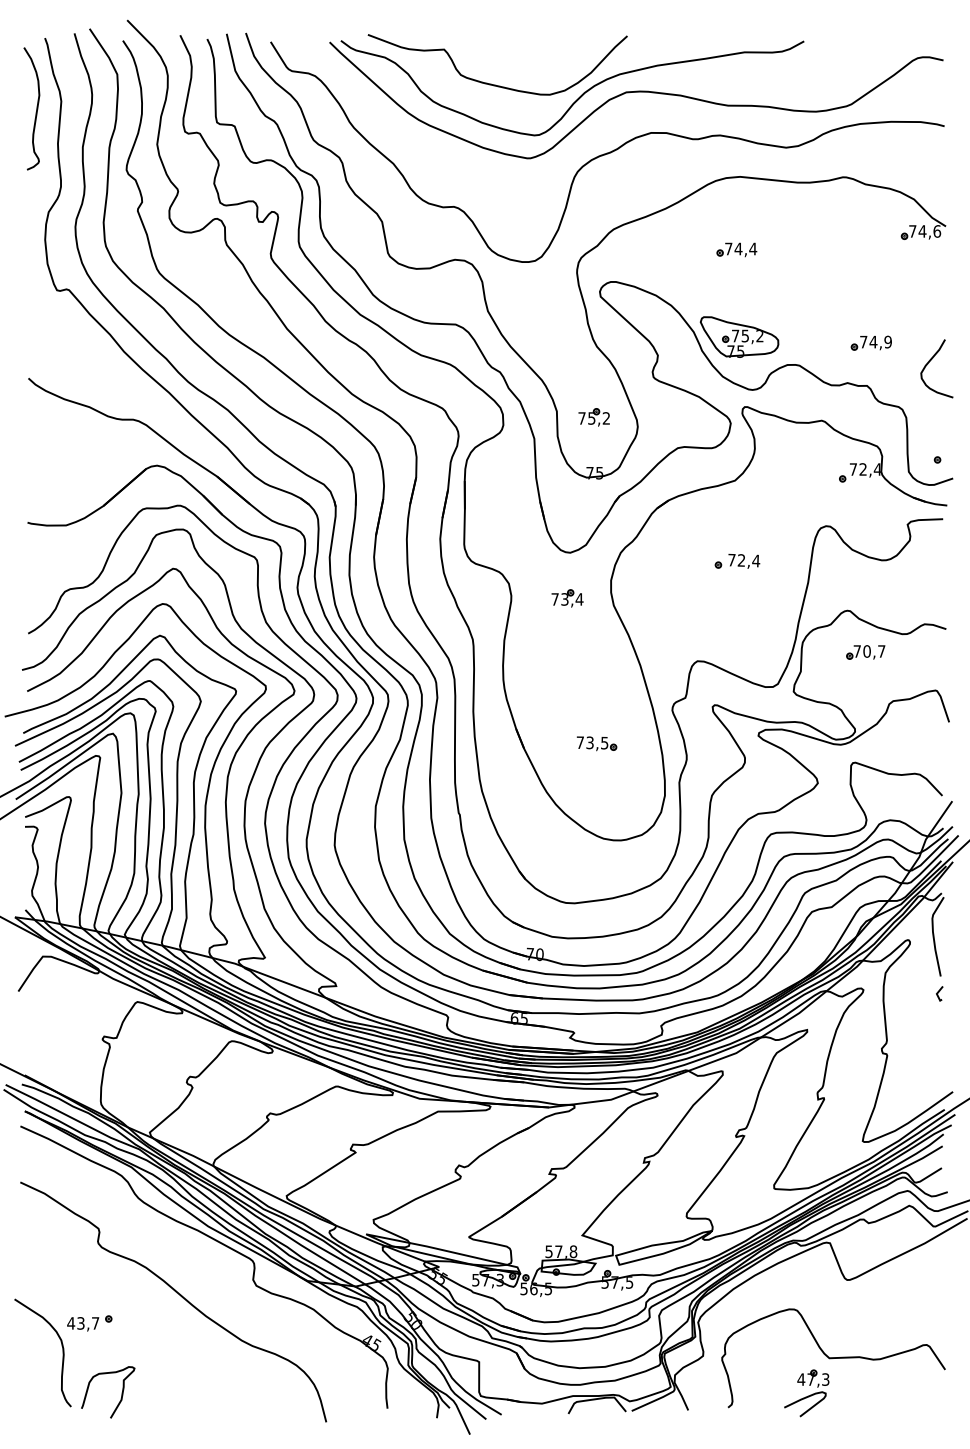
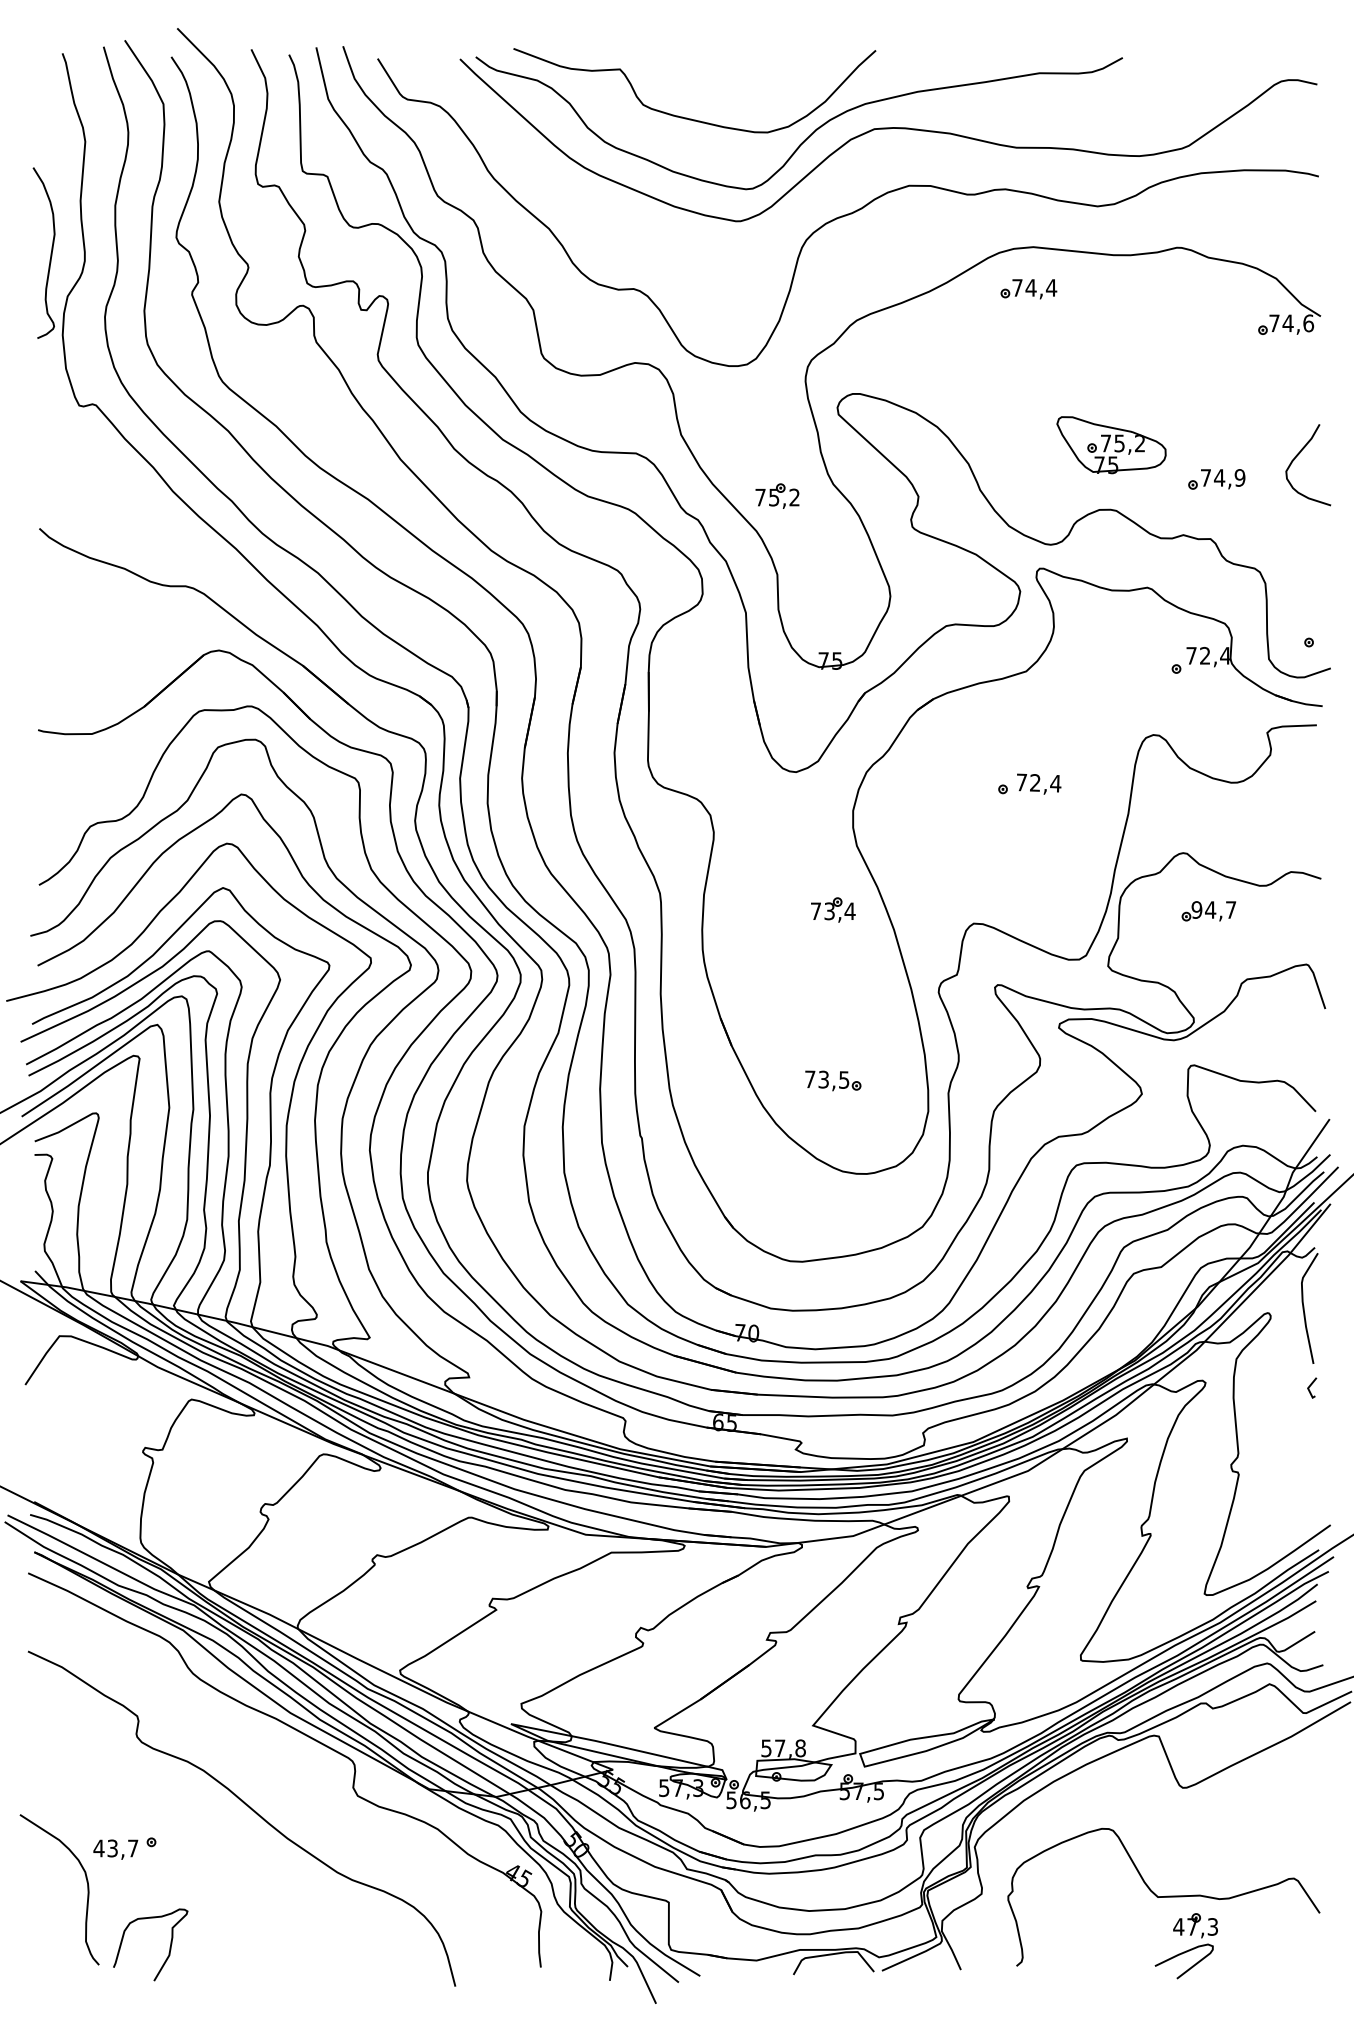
curve: (36, 109) -> (50, 253), moved
part: (736, 250) -> (1028, 289), moved
part: (739, 337) -> (1111, 445), moved
curve: (929, 361) -> (1298, 455), moved
part: (594, 416) -> (777, 495), moved
part: (567, 598) -> (833, 909), moved
text: (861, 651) -> (1203, 909), 70,7 -> 94,7
part: (597, 743) -> (833, 1080), moved
part: (806, 1393) -> (1185, 1946), moved

